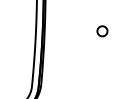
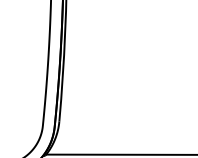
circle: (102, 31) -> (167, 28), removed

